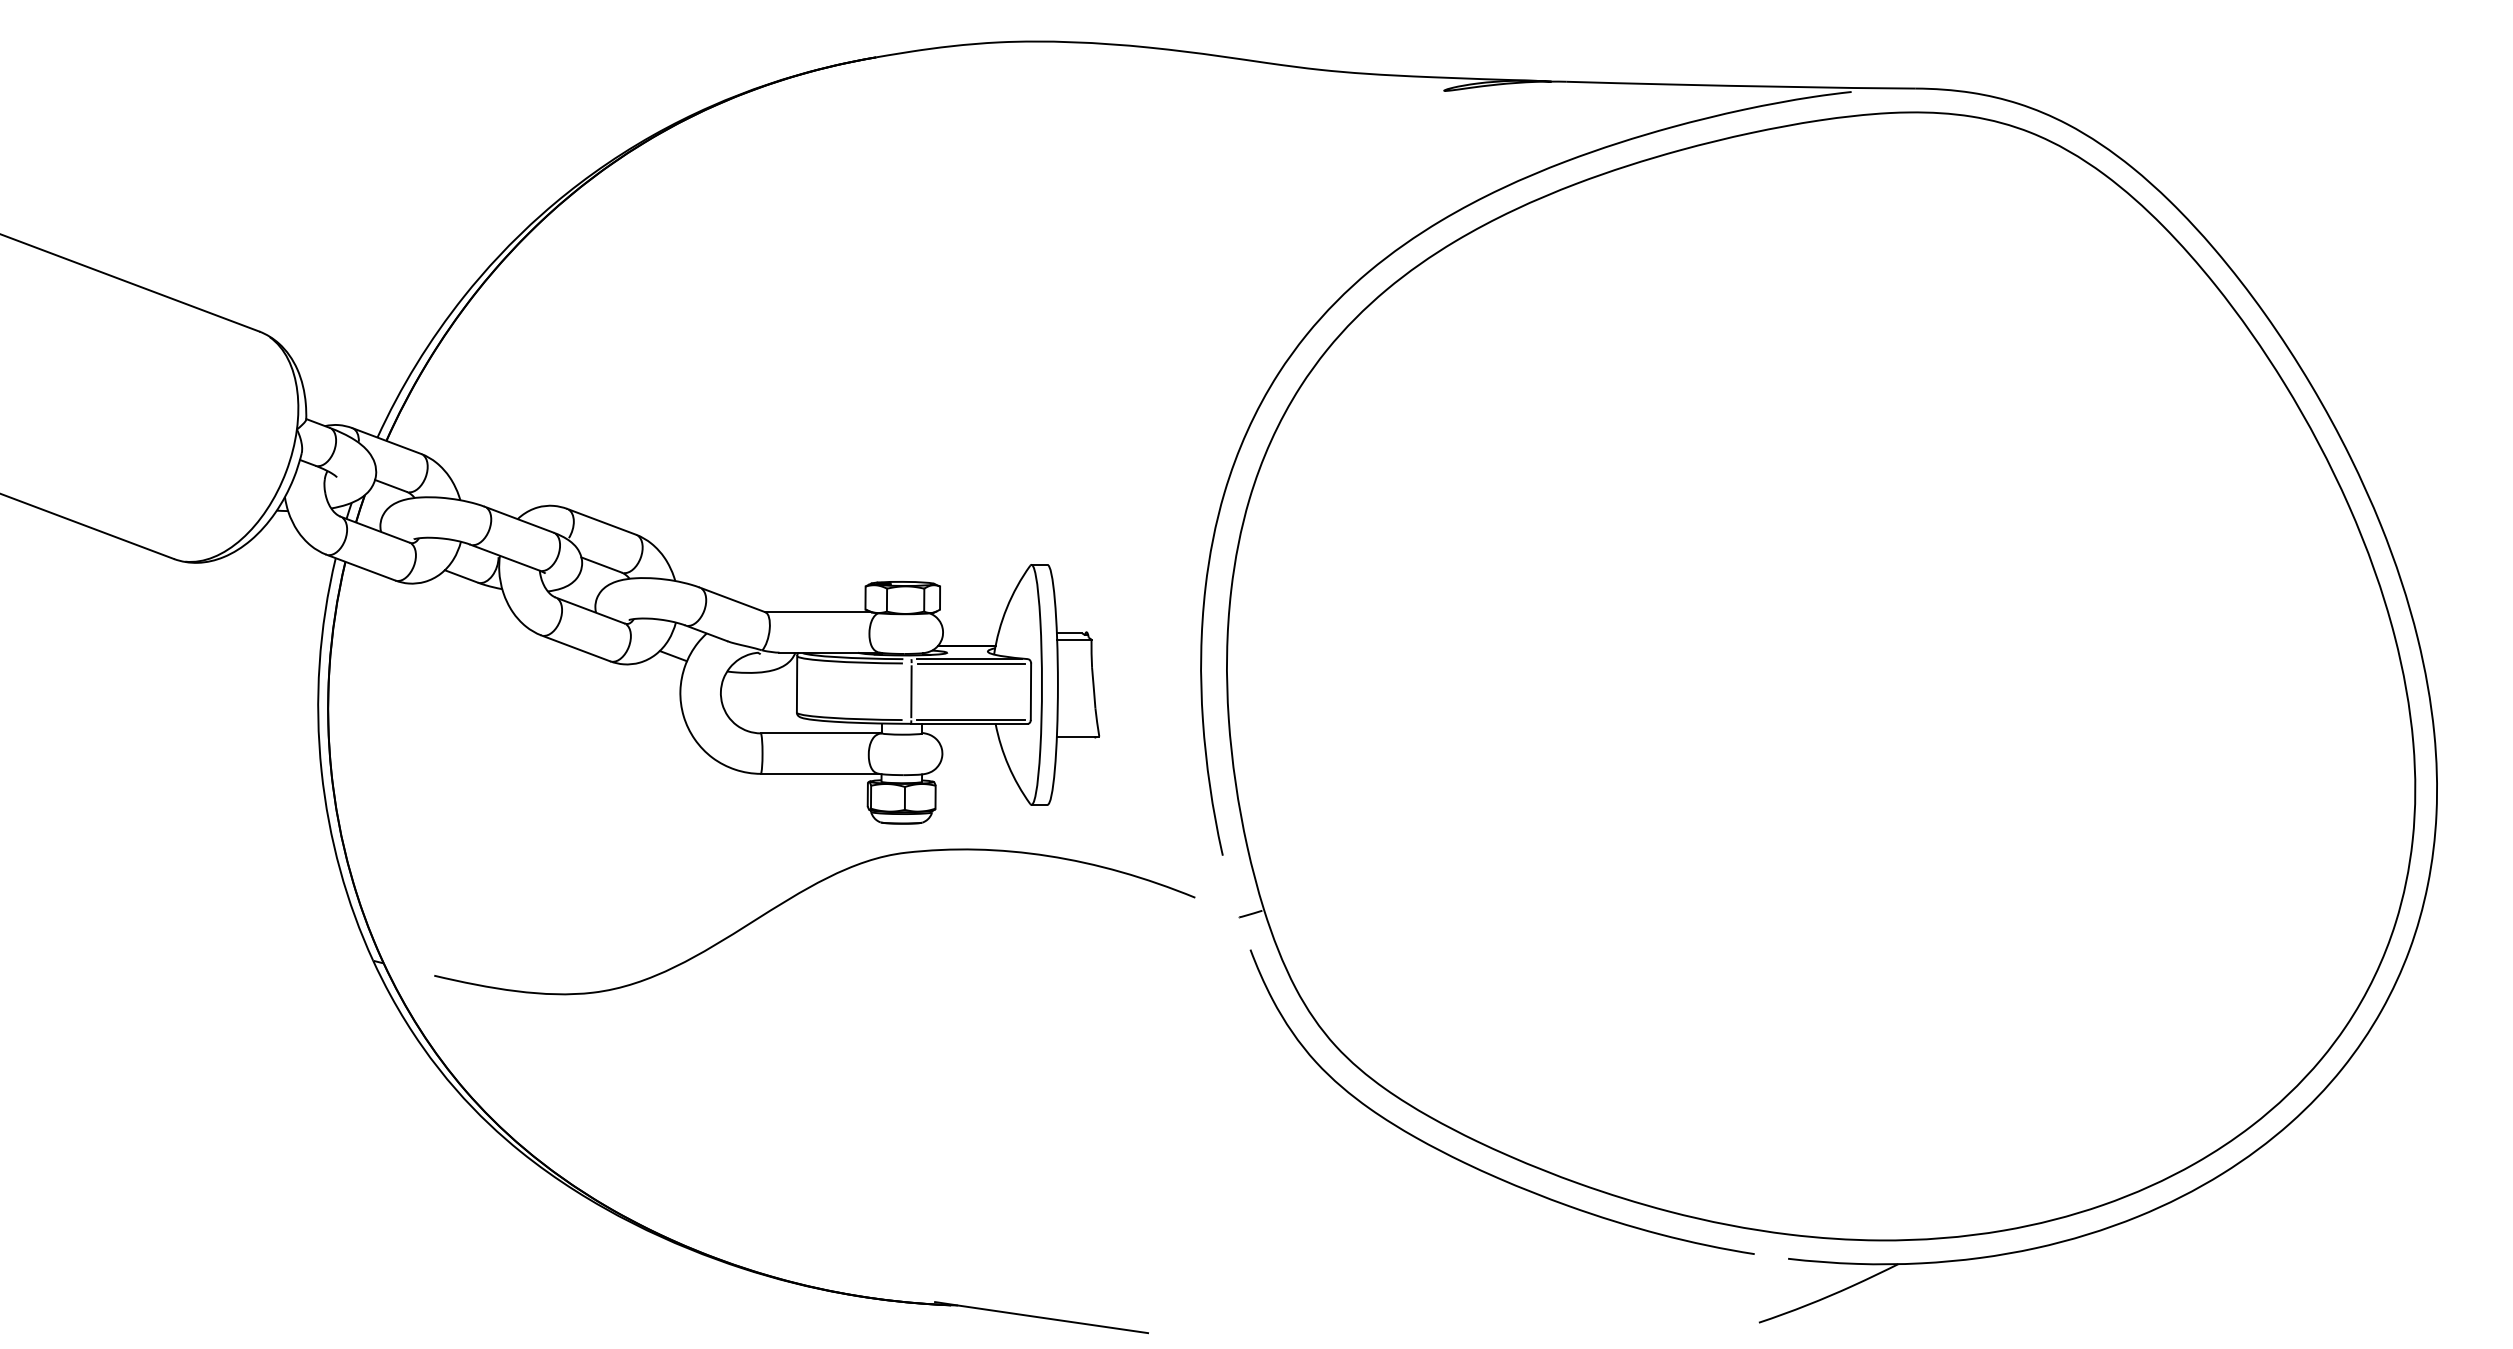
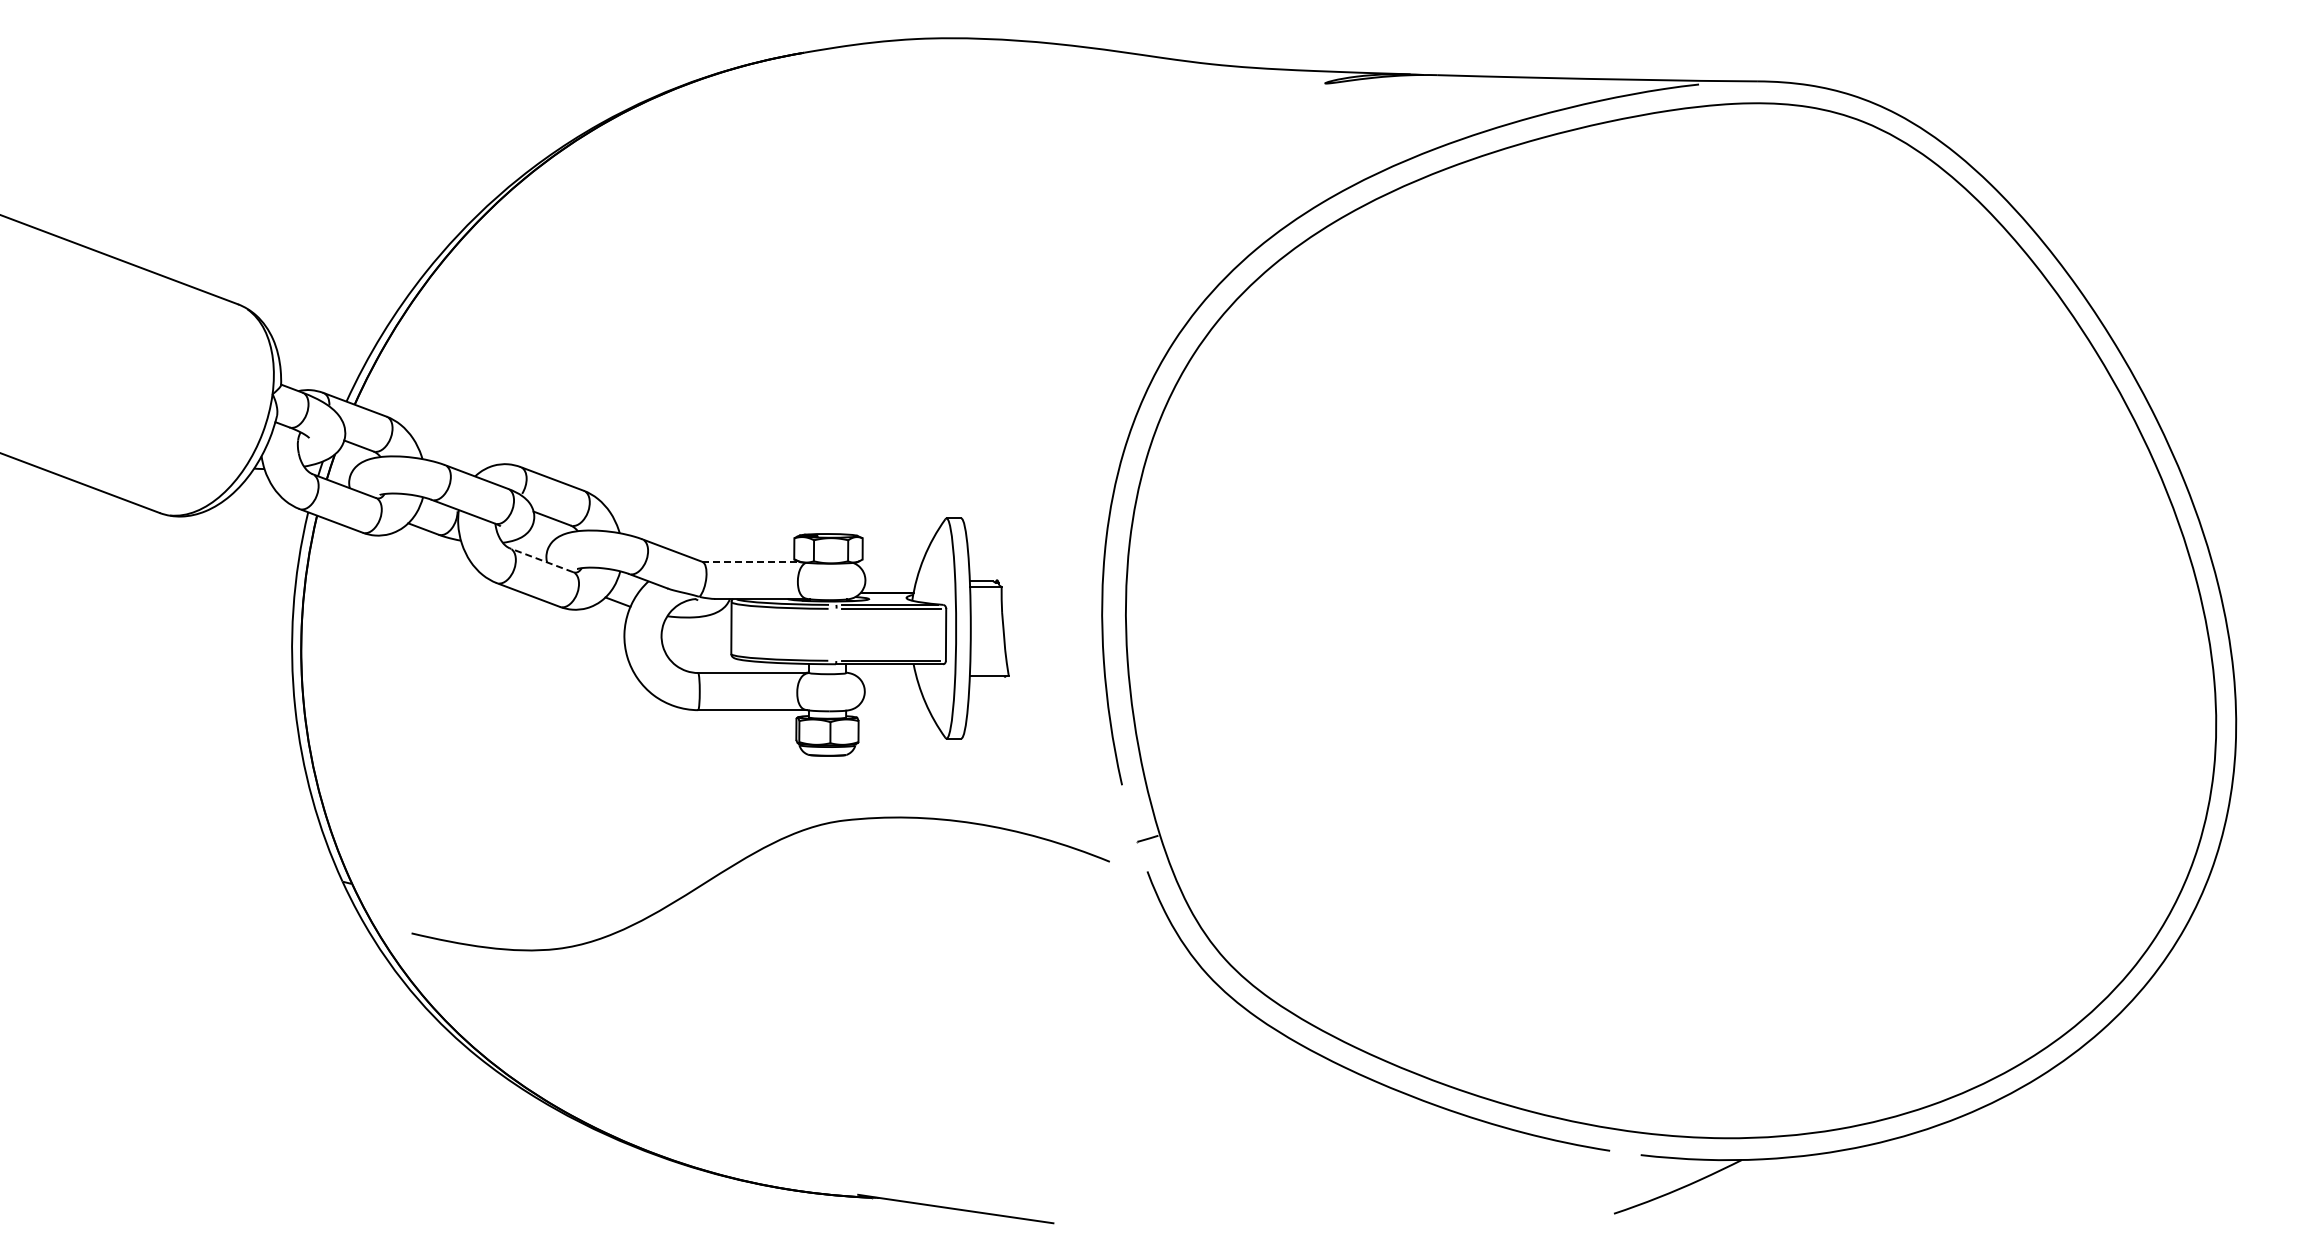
line: (590, 610) -> (541, 560), solid -> dashed
line: (817, 611) -> (750, 561), solid -> dashed
line: (911, 691) -> (836, 634), removed
curve: (800, 894) -> (747, 858), moved

